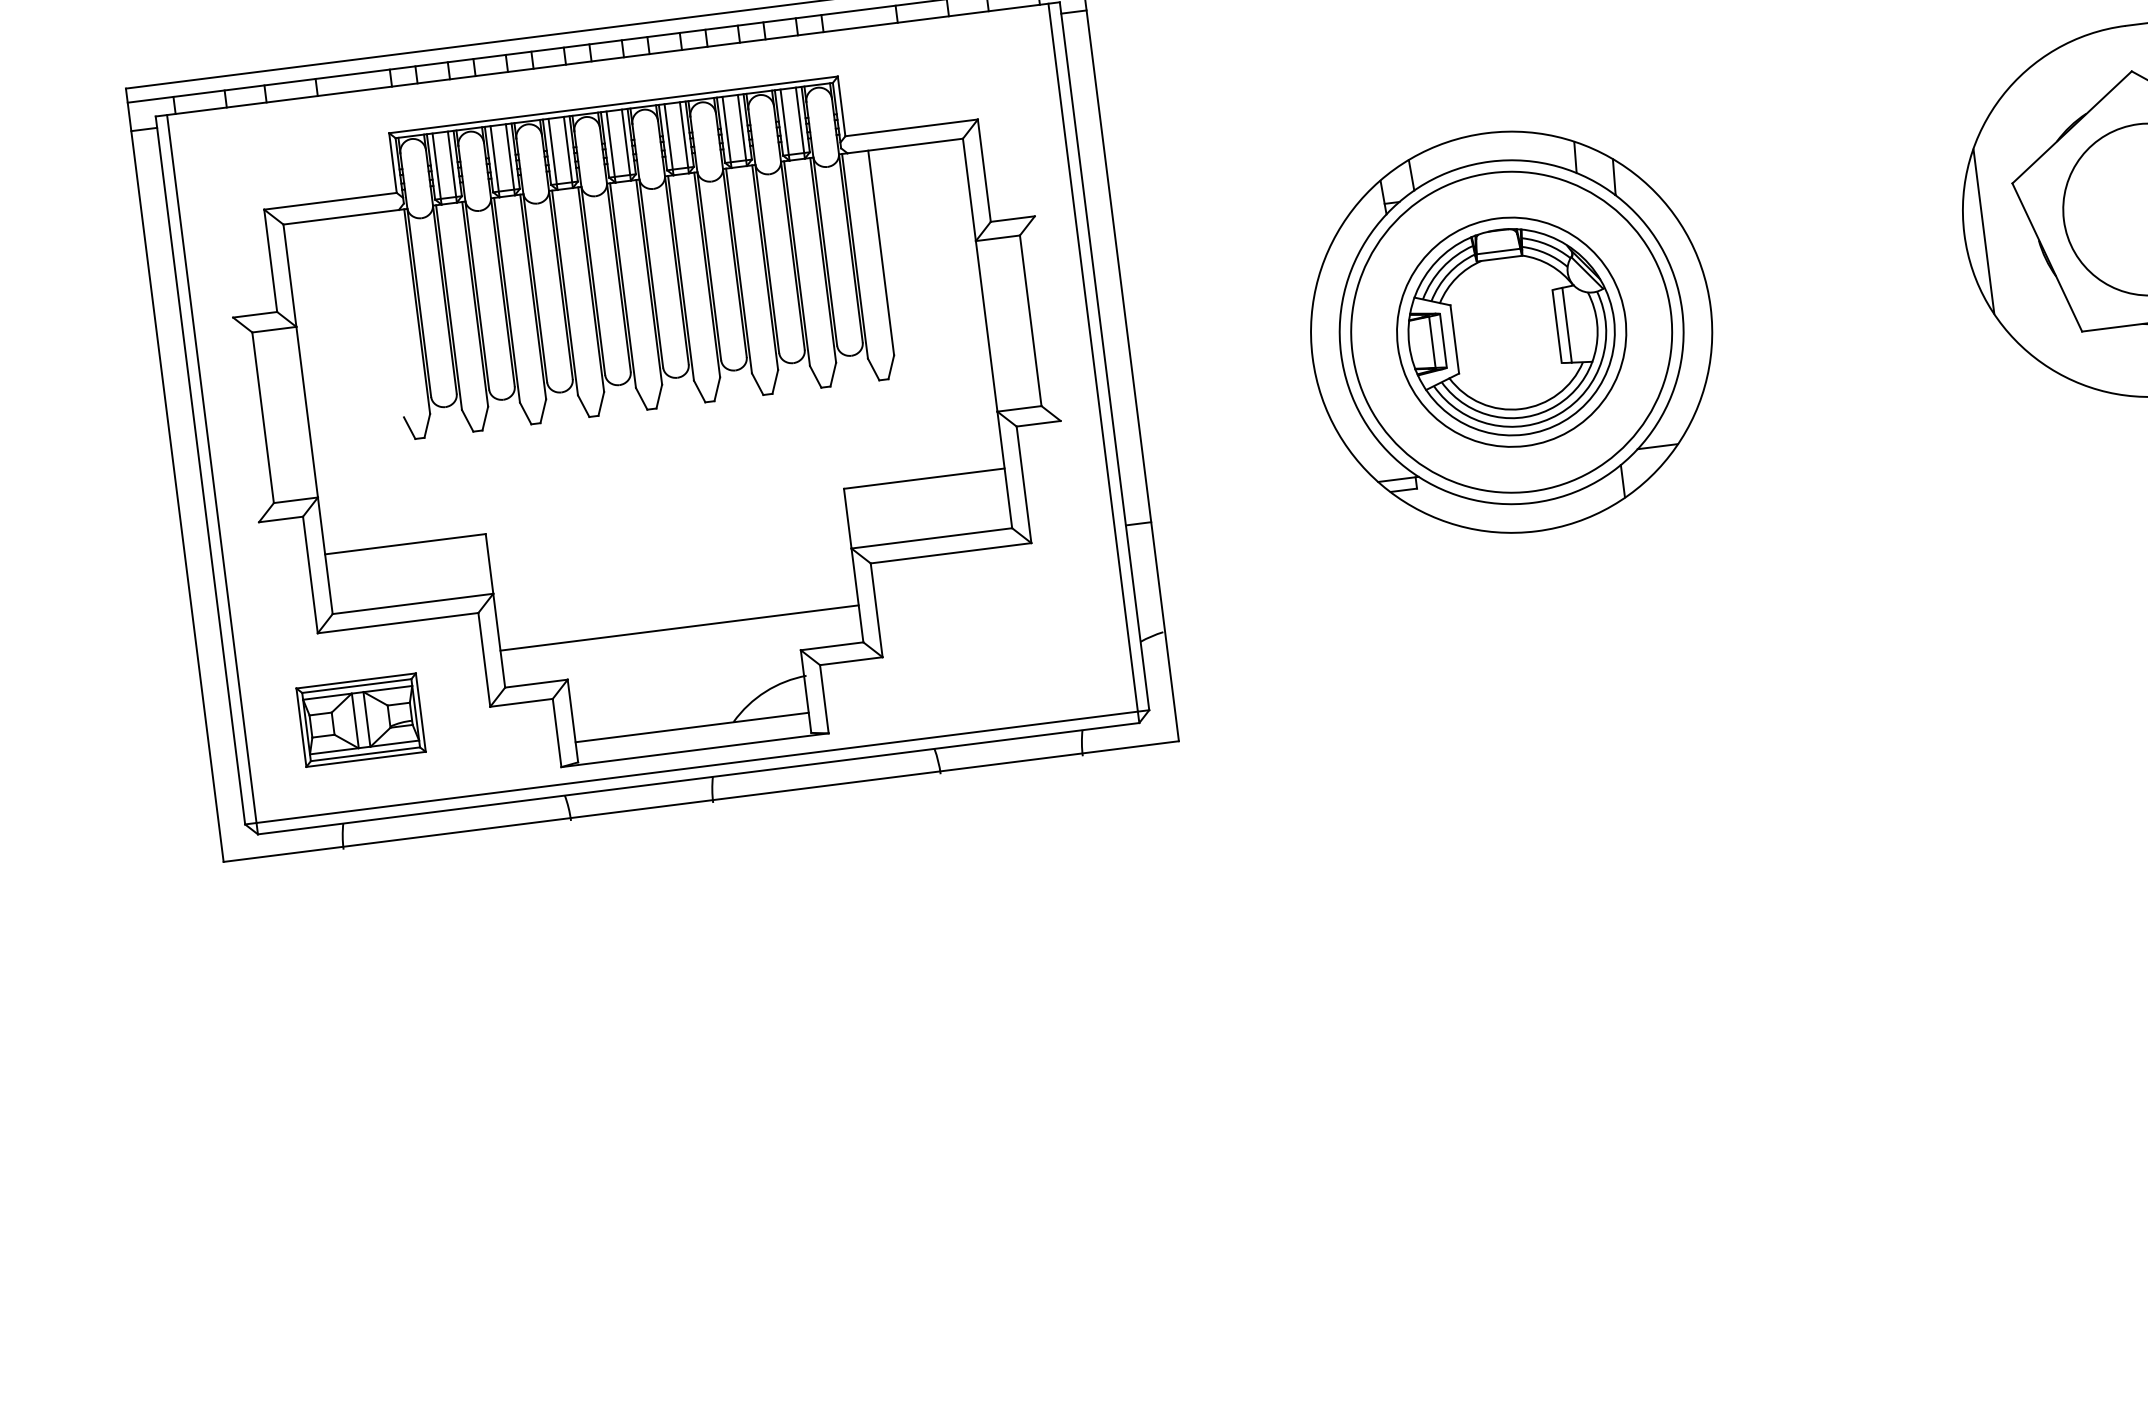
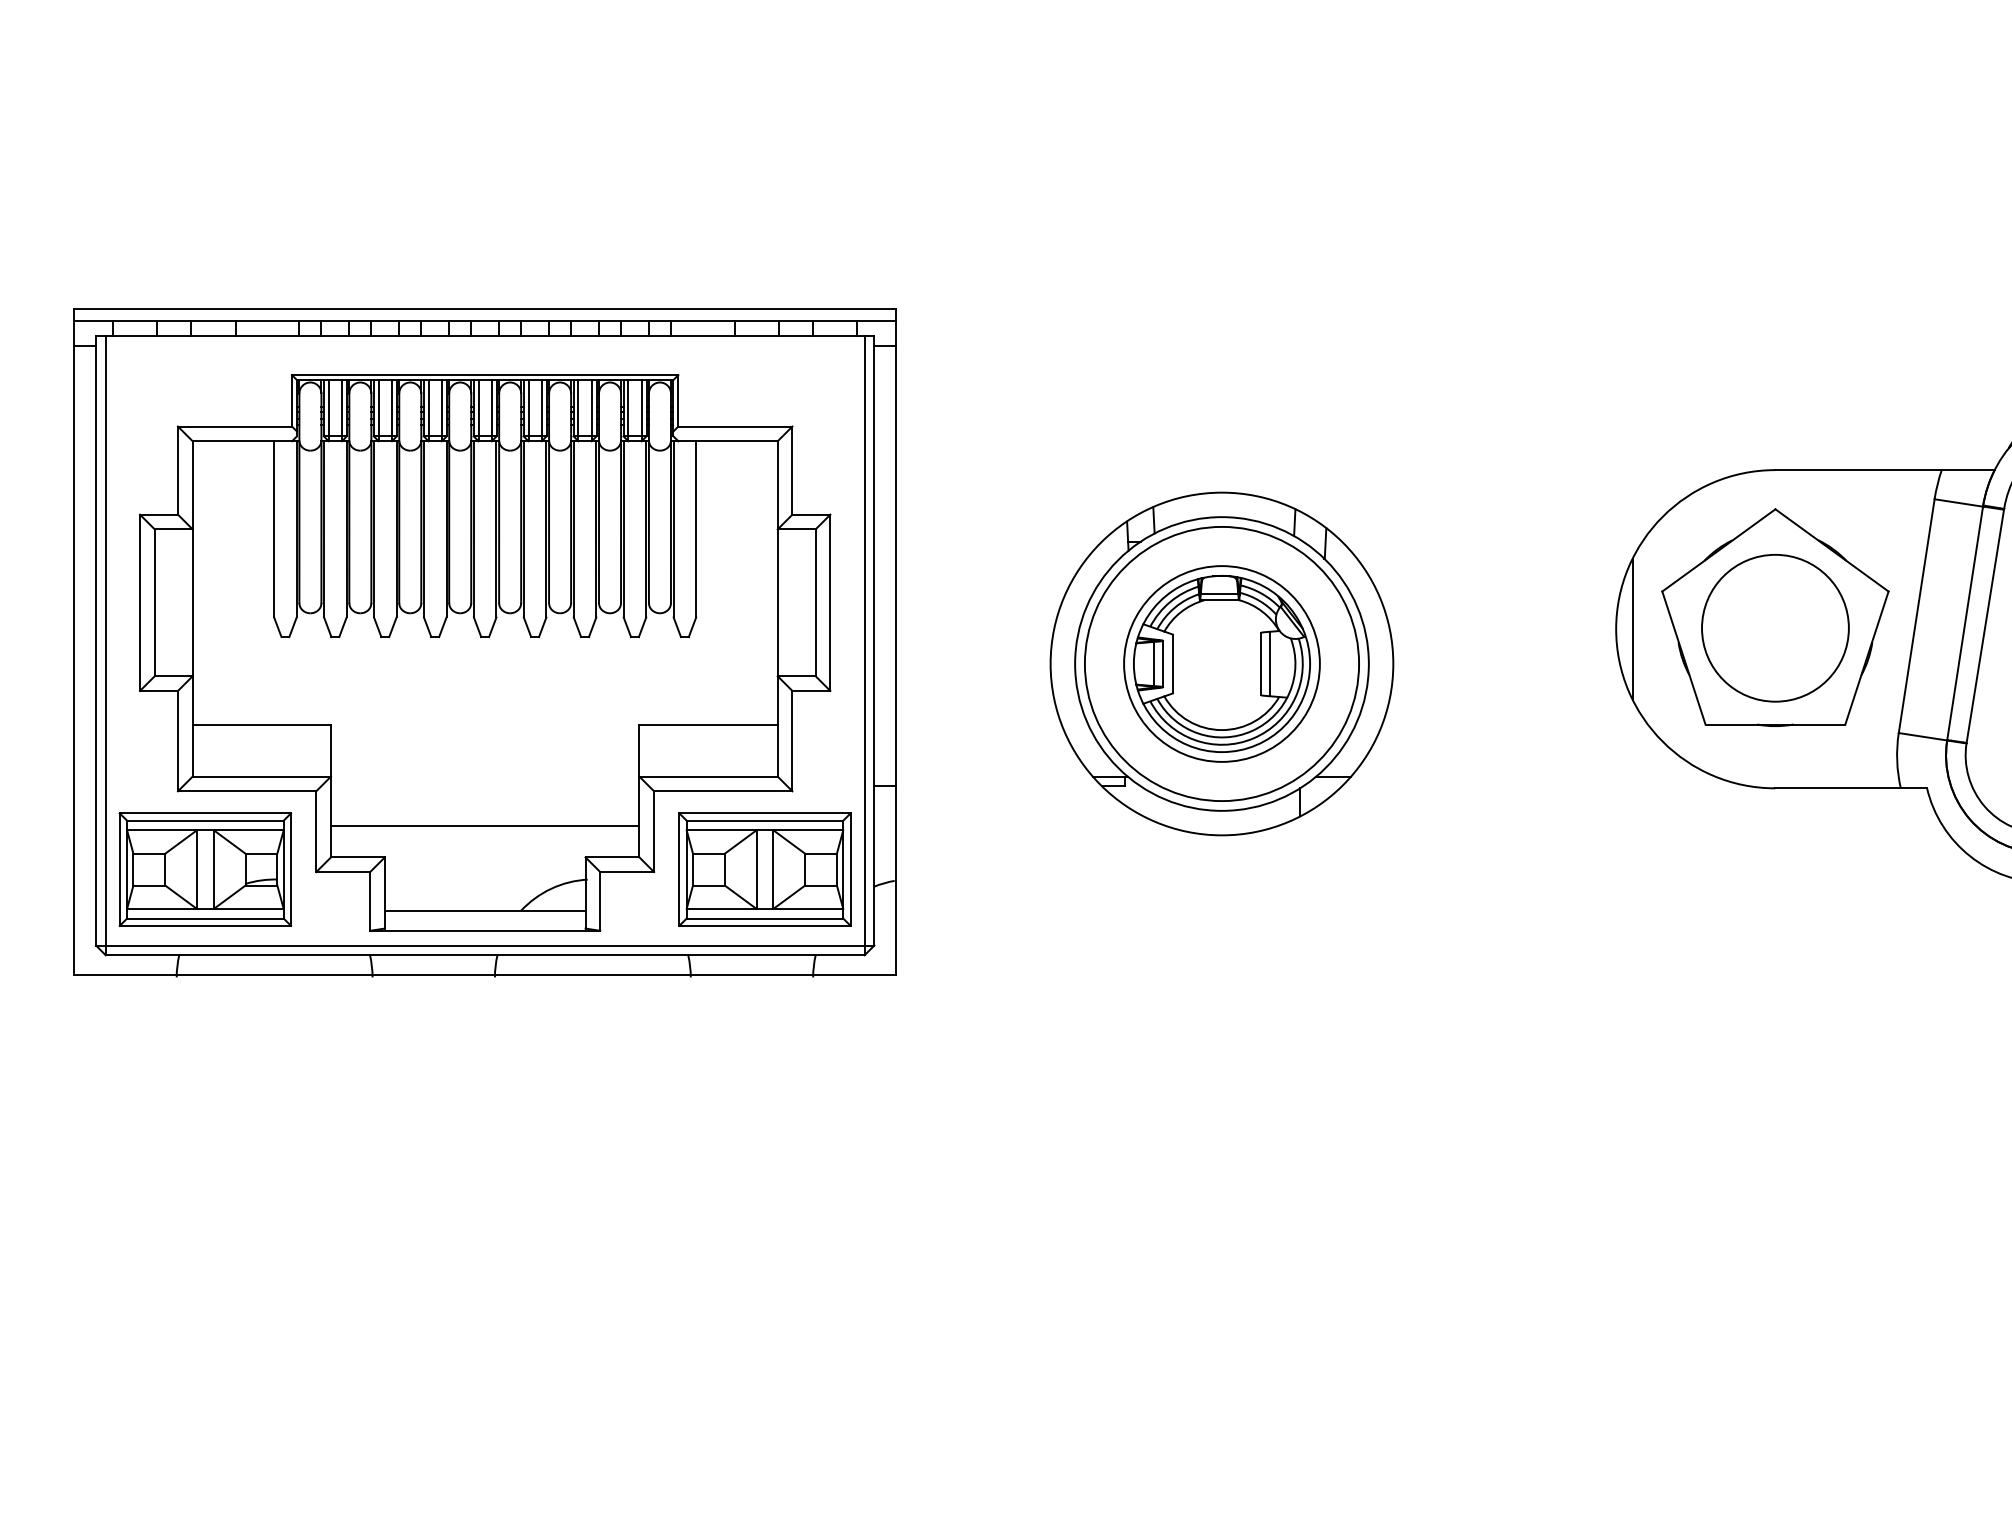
line: (391, 315) -> (274, 529), added
line: (1047, 318) -> (830, 602), added
line: (246, 419) -> (140, 602), added
part: (1010, 638) -> (764, 869), added
part: (361, 720) -> (205, 869), size x1.67

